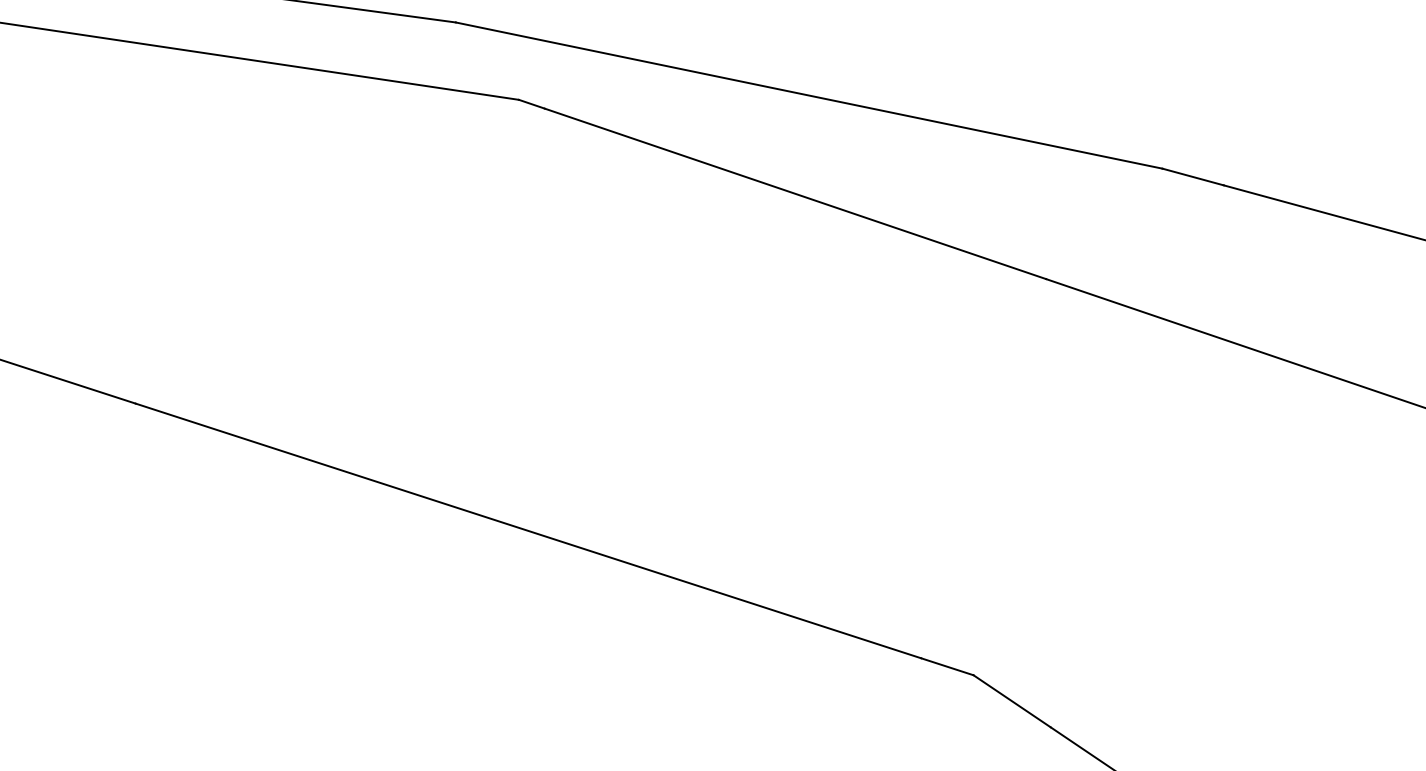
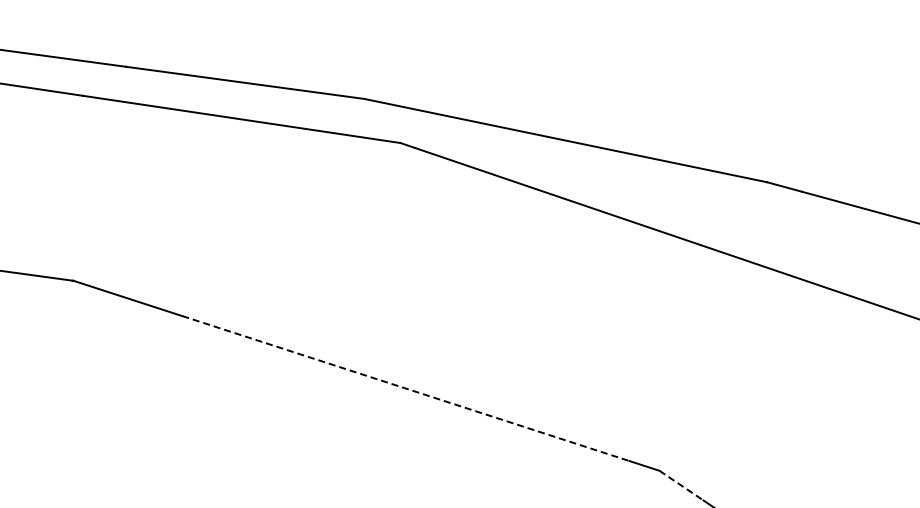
line: (529, 530) -> (406, 388), solid -> dashed
line: (1012, 701) -> (681, 485), solid -> dashed

